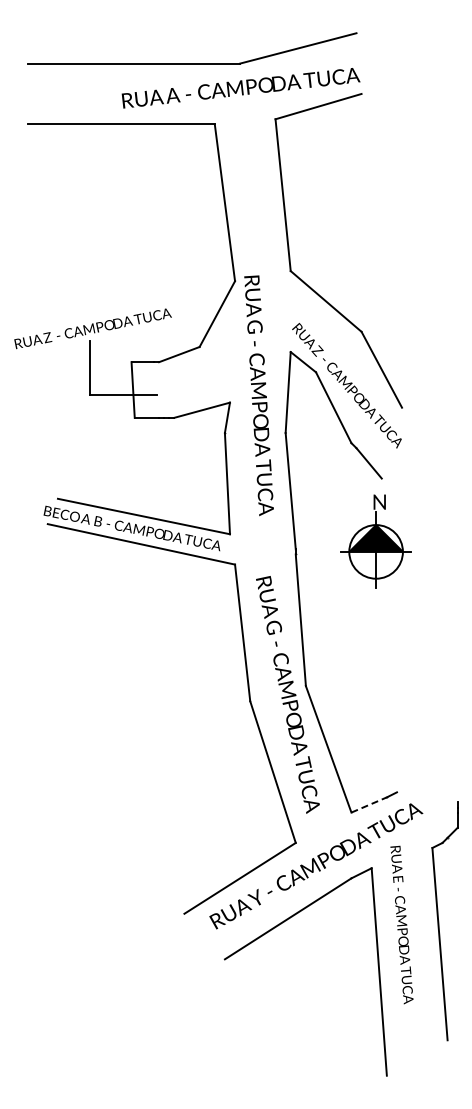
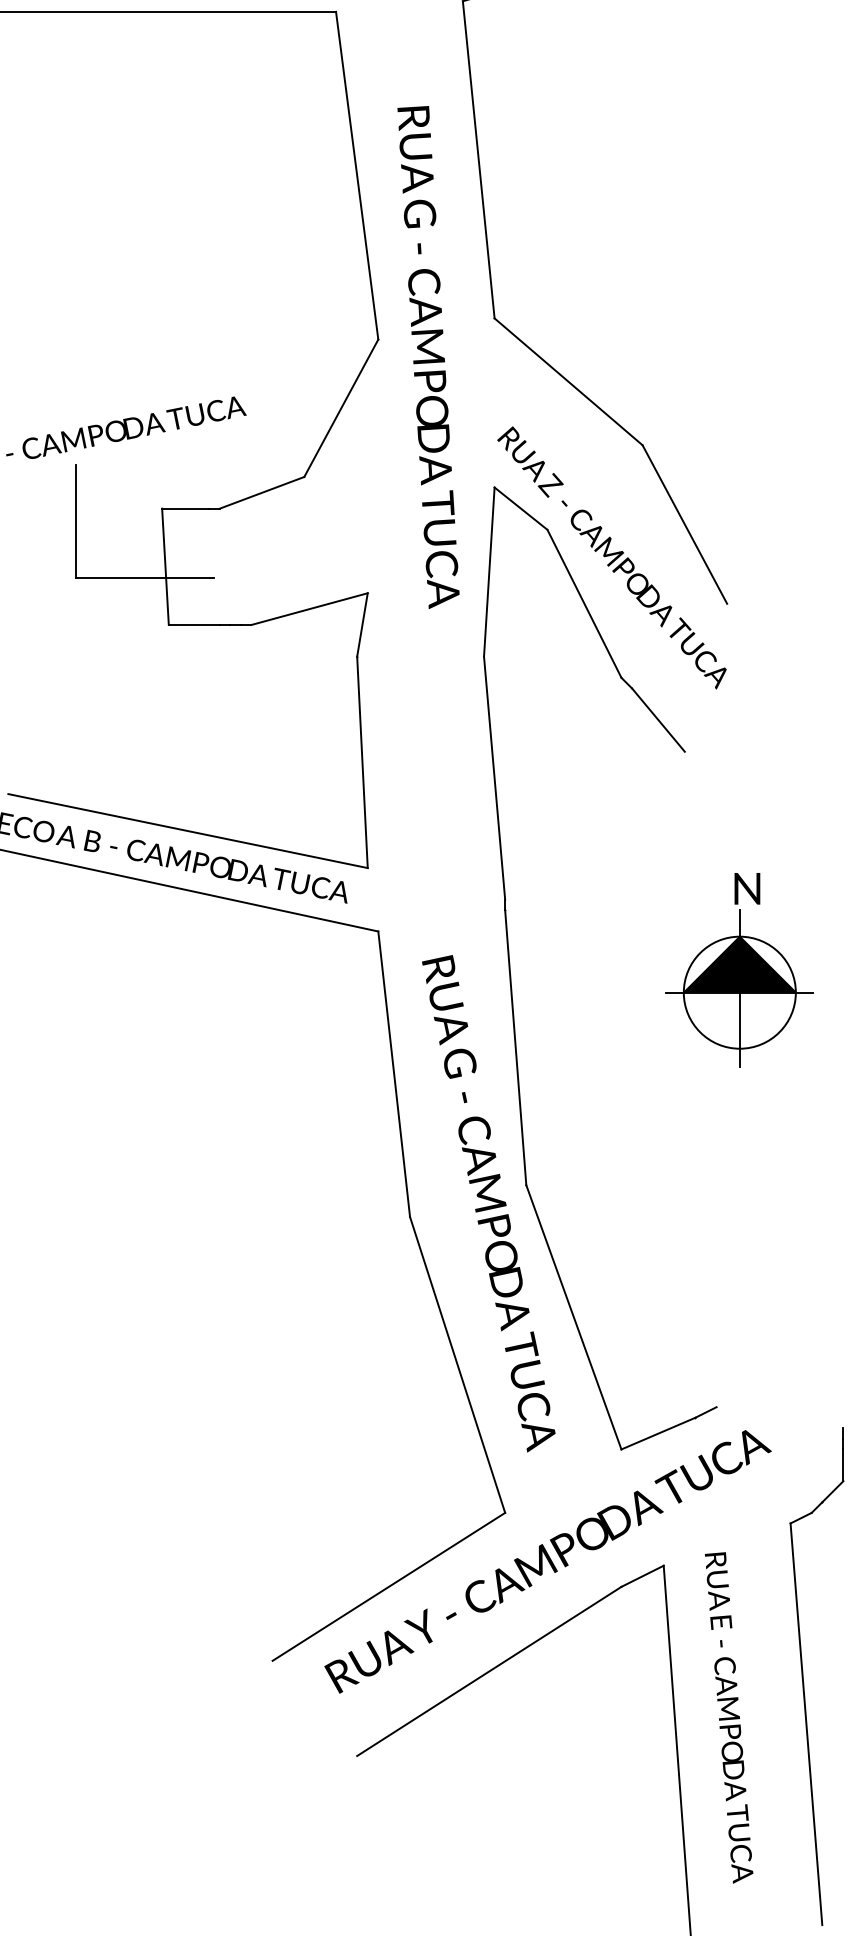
text: (258, 395) -> (427, 356), moved
part: (375, 541) -> (738, 970), moved
line: (369, 804) -> (659, 1432), dashed -> solid
text: (401, 924) -> (728, 1716), moved

